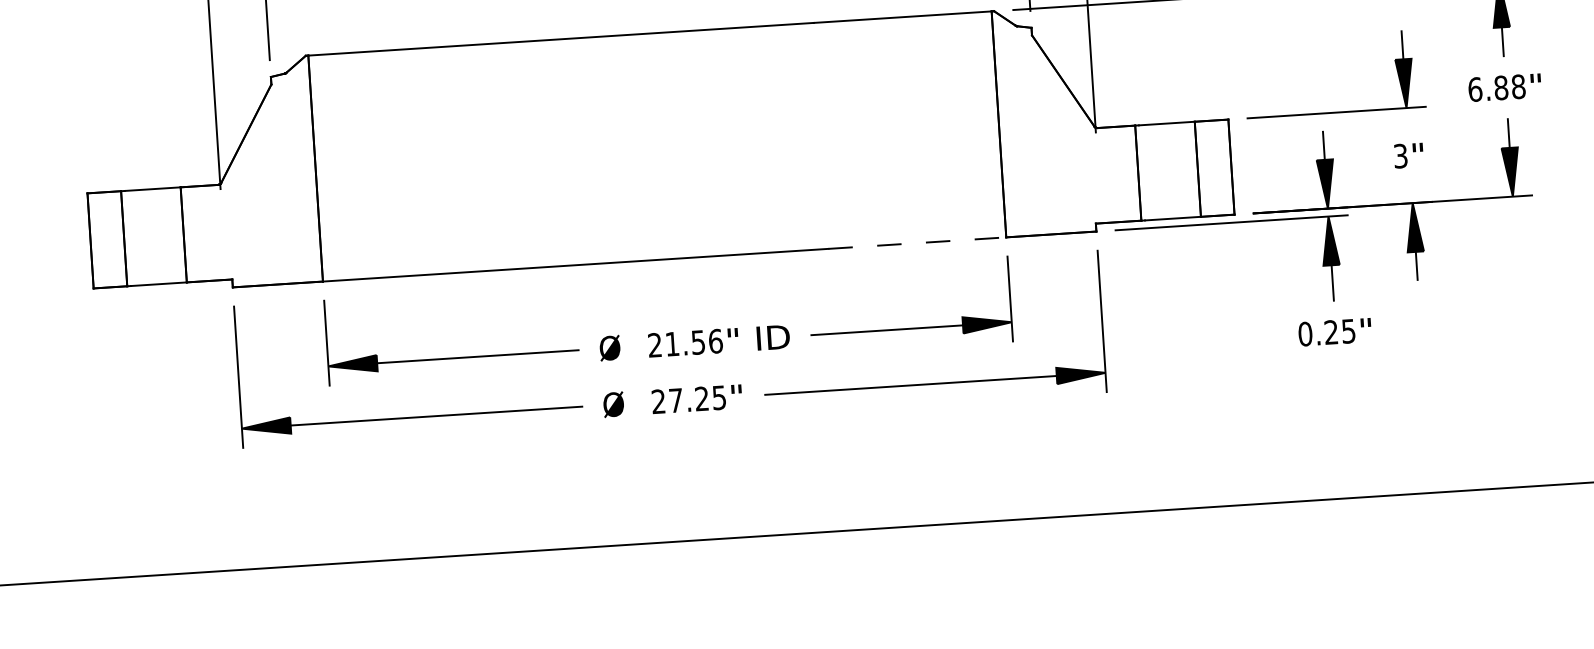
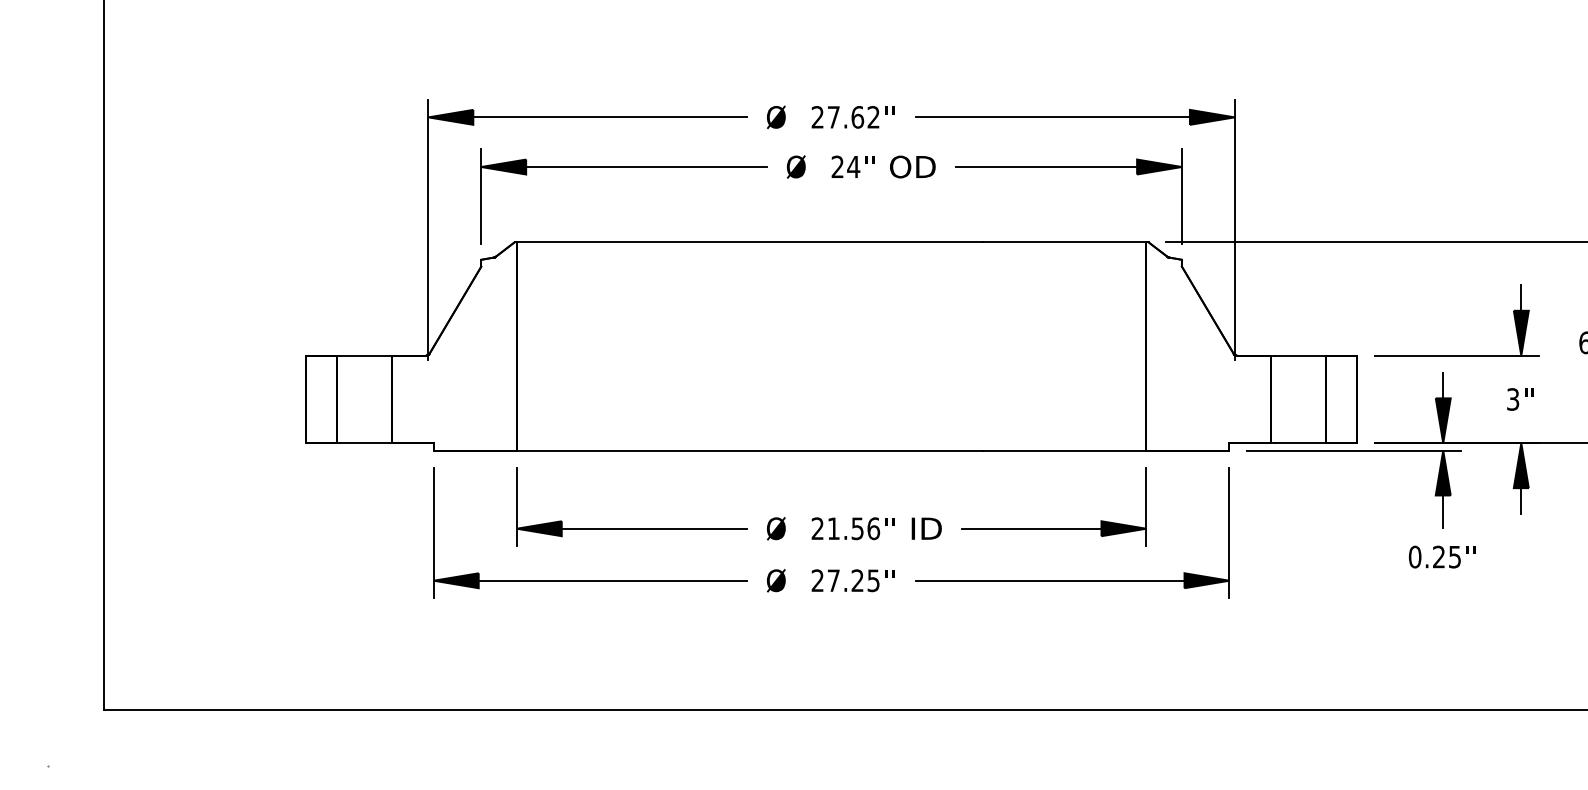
line: (917, 243) -> (1064, 450), dashed -> solid

